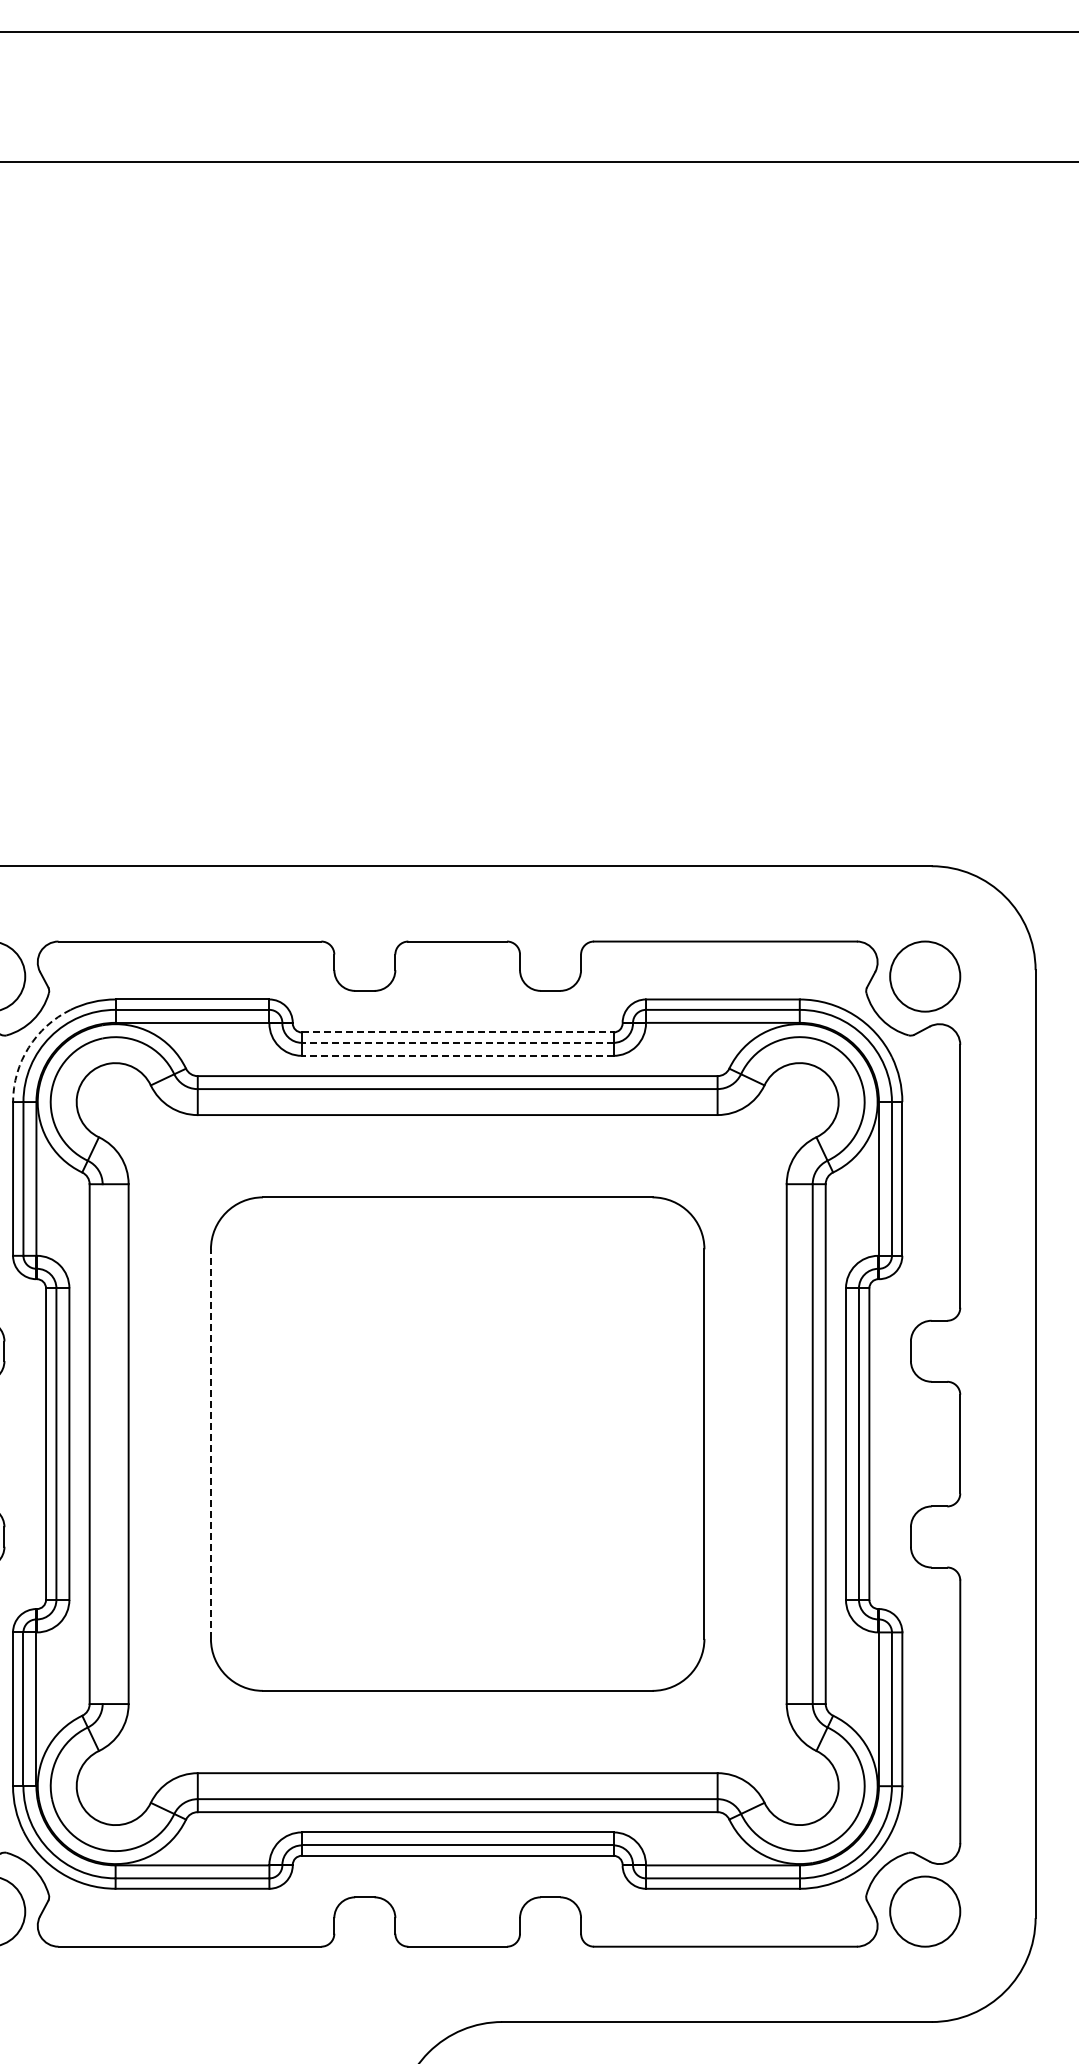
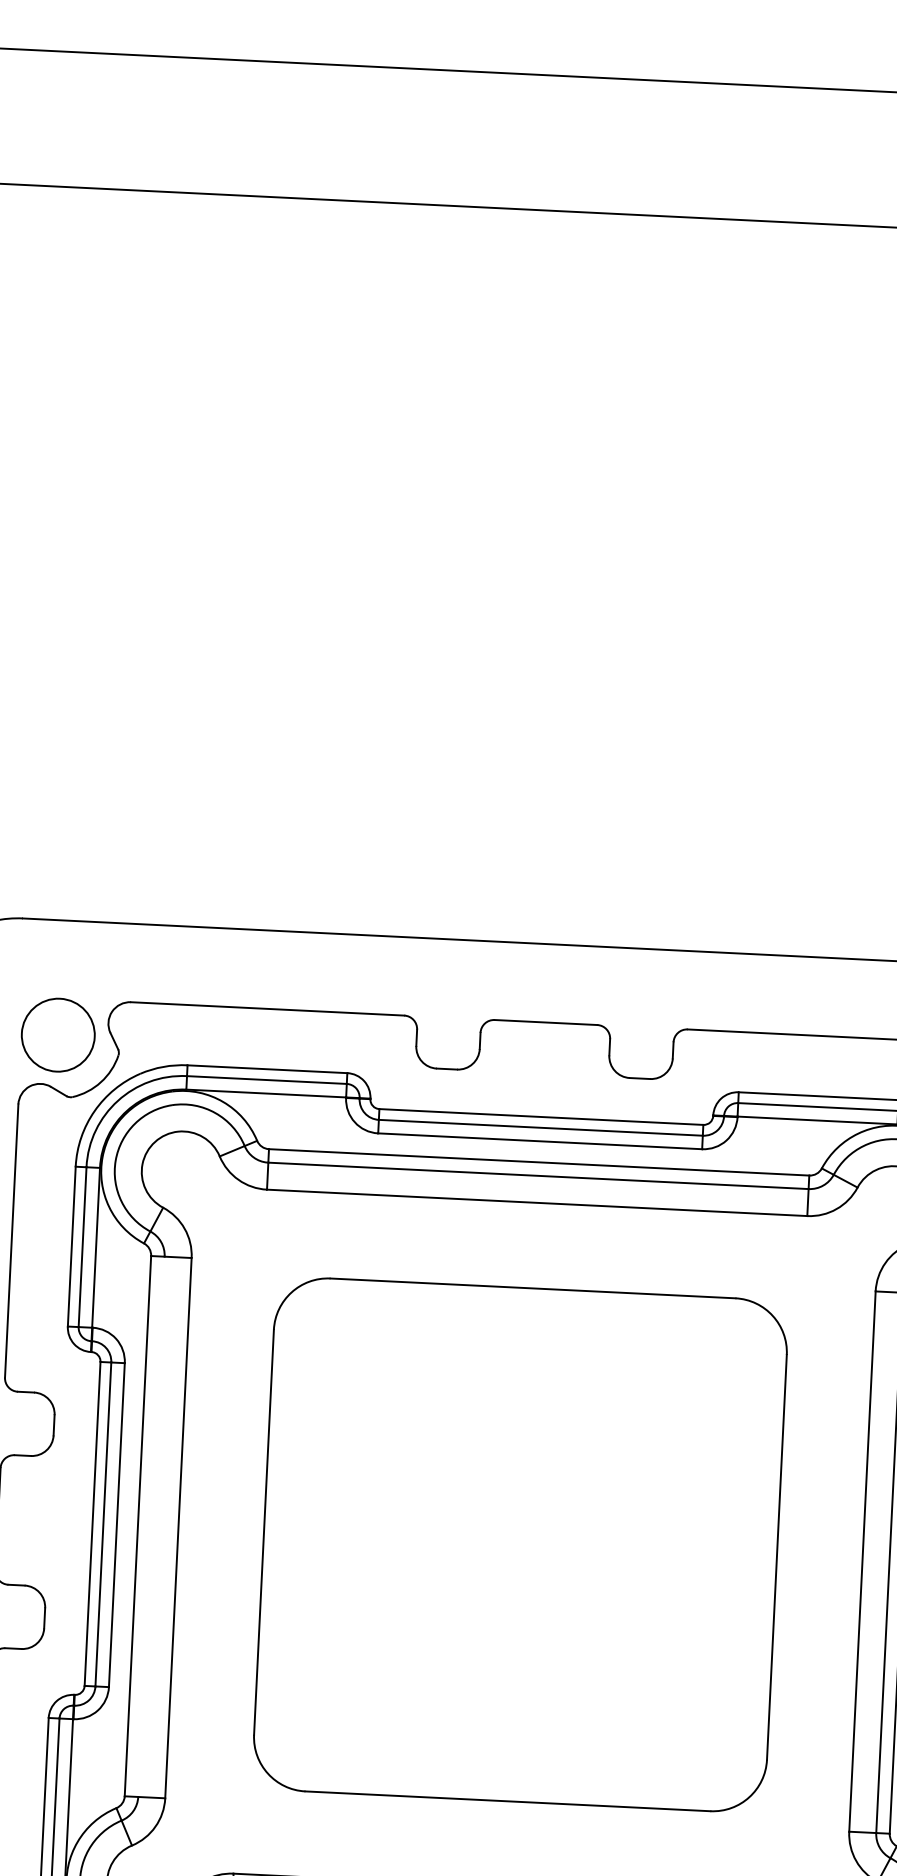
line: (457, 1032) -> (541, 1117), dashed -> solid
line: (457, 1042) -> (540, 1127), dashed -> solid
arc: (28, 1047) -> (94, 1110), dashed -> solid
line: (457, 1055) -> (539, 1140), dashed -> solid
line: (210, 1444) -> (263, 1532), dashed -> solid

